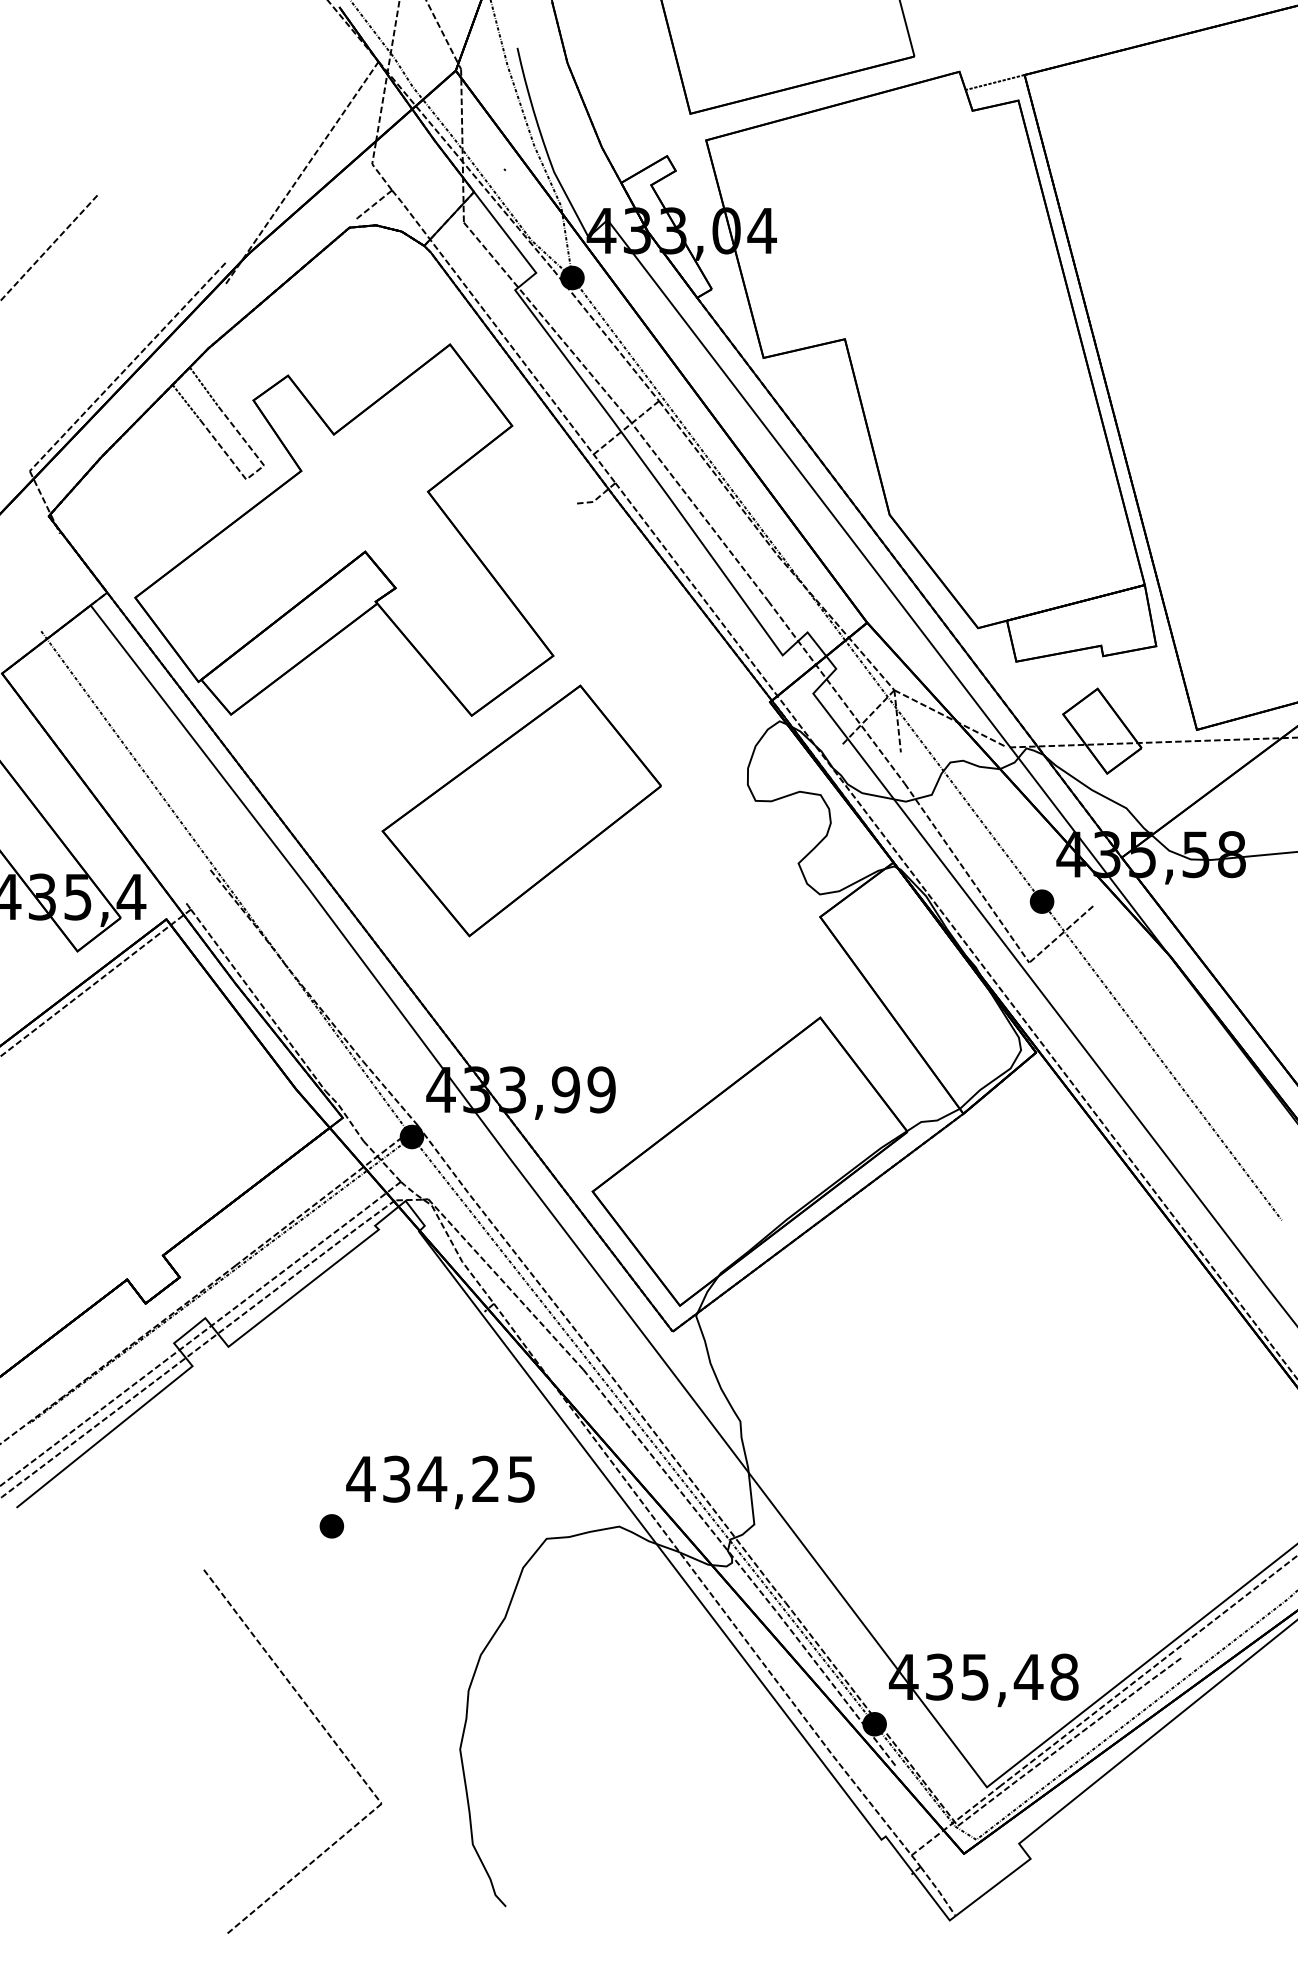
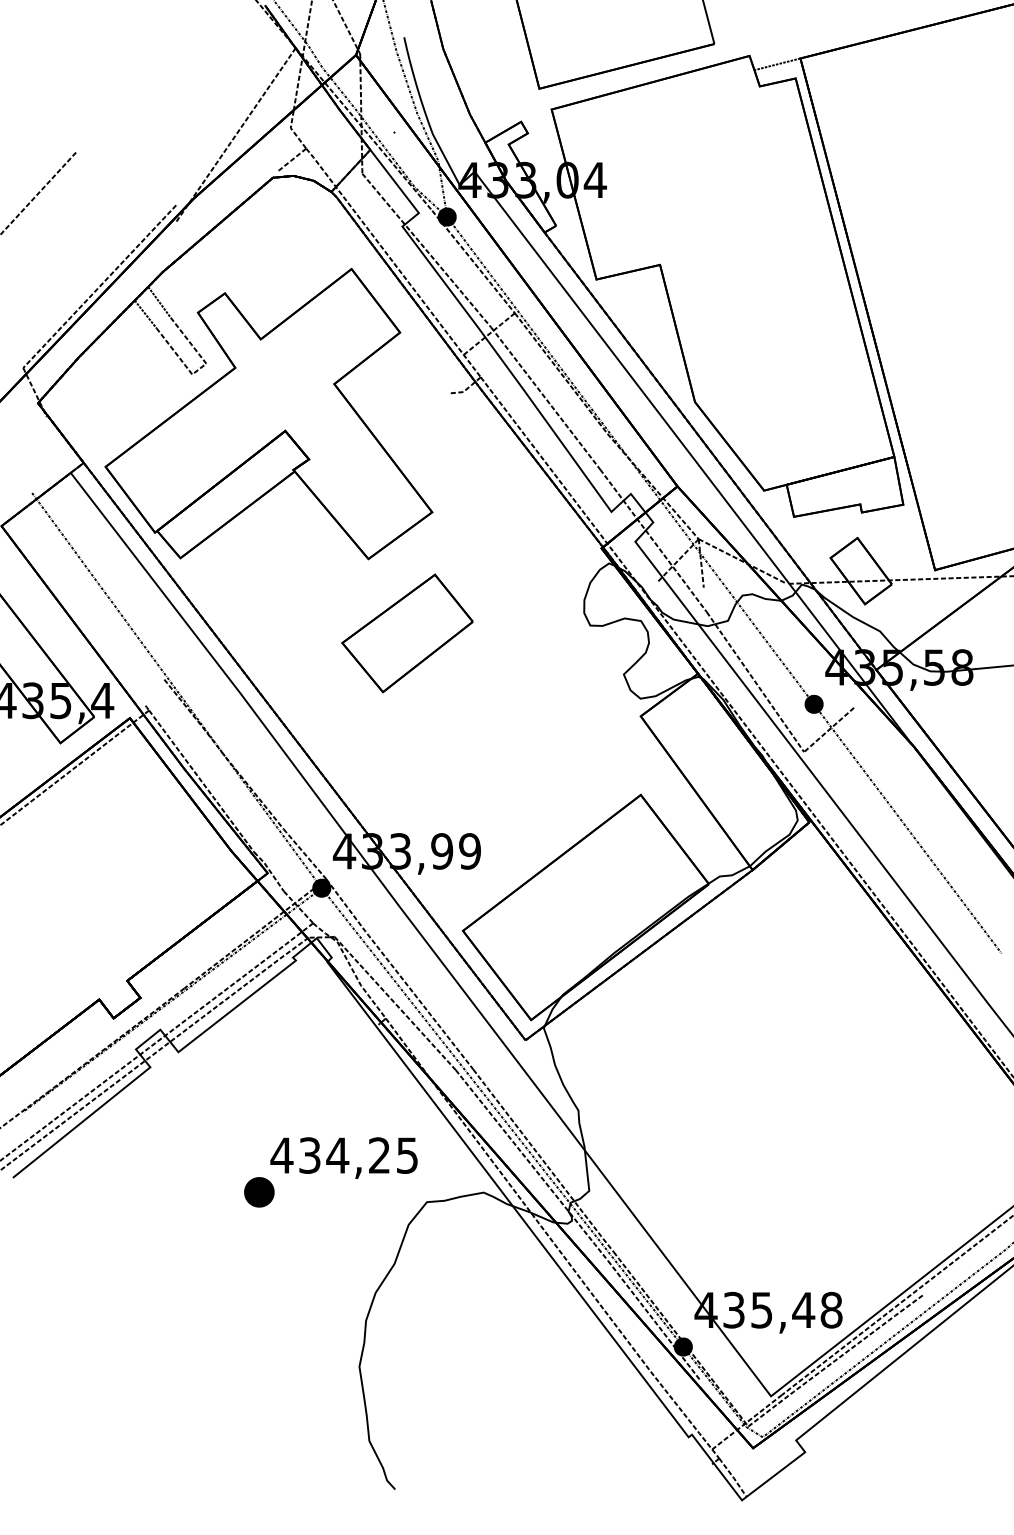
part: (521, 810) -> (407, 633), size x0.6
part: (330, 1526) -> (258, 1192), size x1.6
part: (320, 1726) -> (250, 1348), removed

